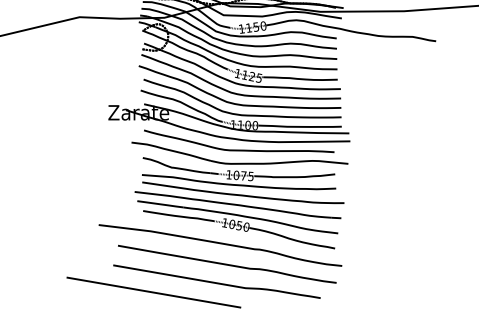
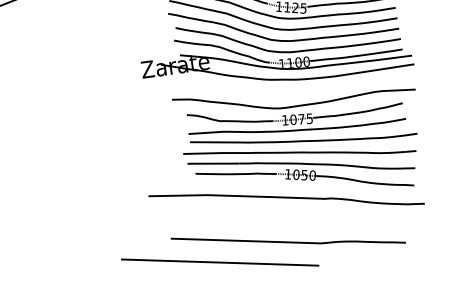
curve: (239, 149) -> (292, 90), removed
curve: (227, 263) -> (297, 218), removed

